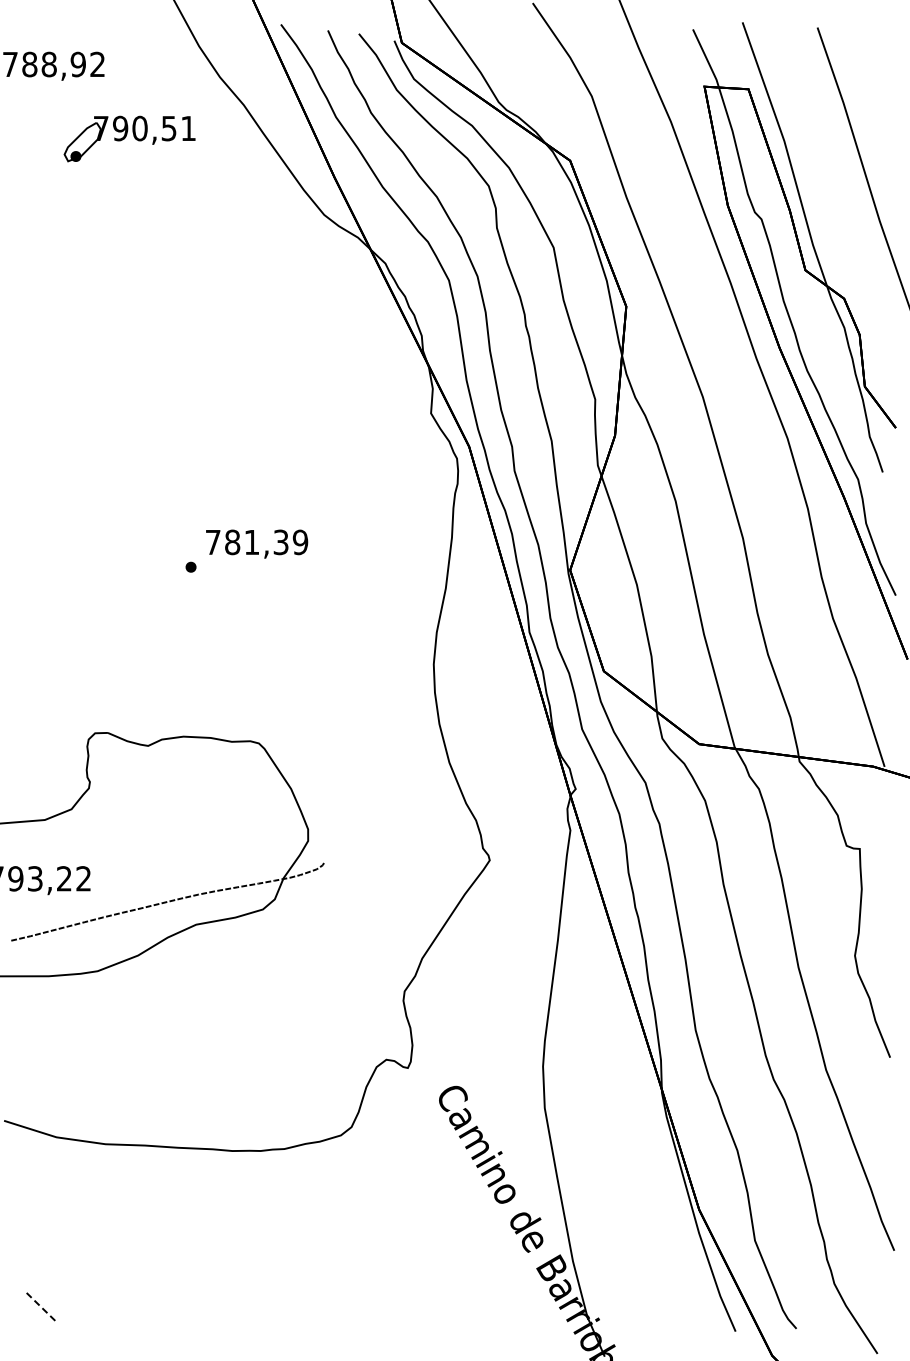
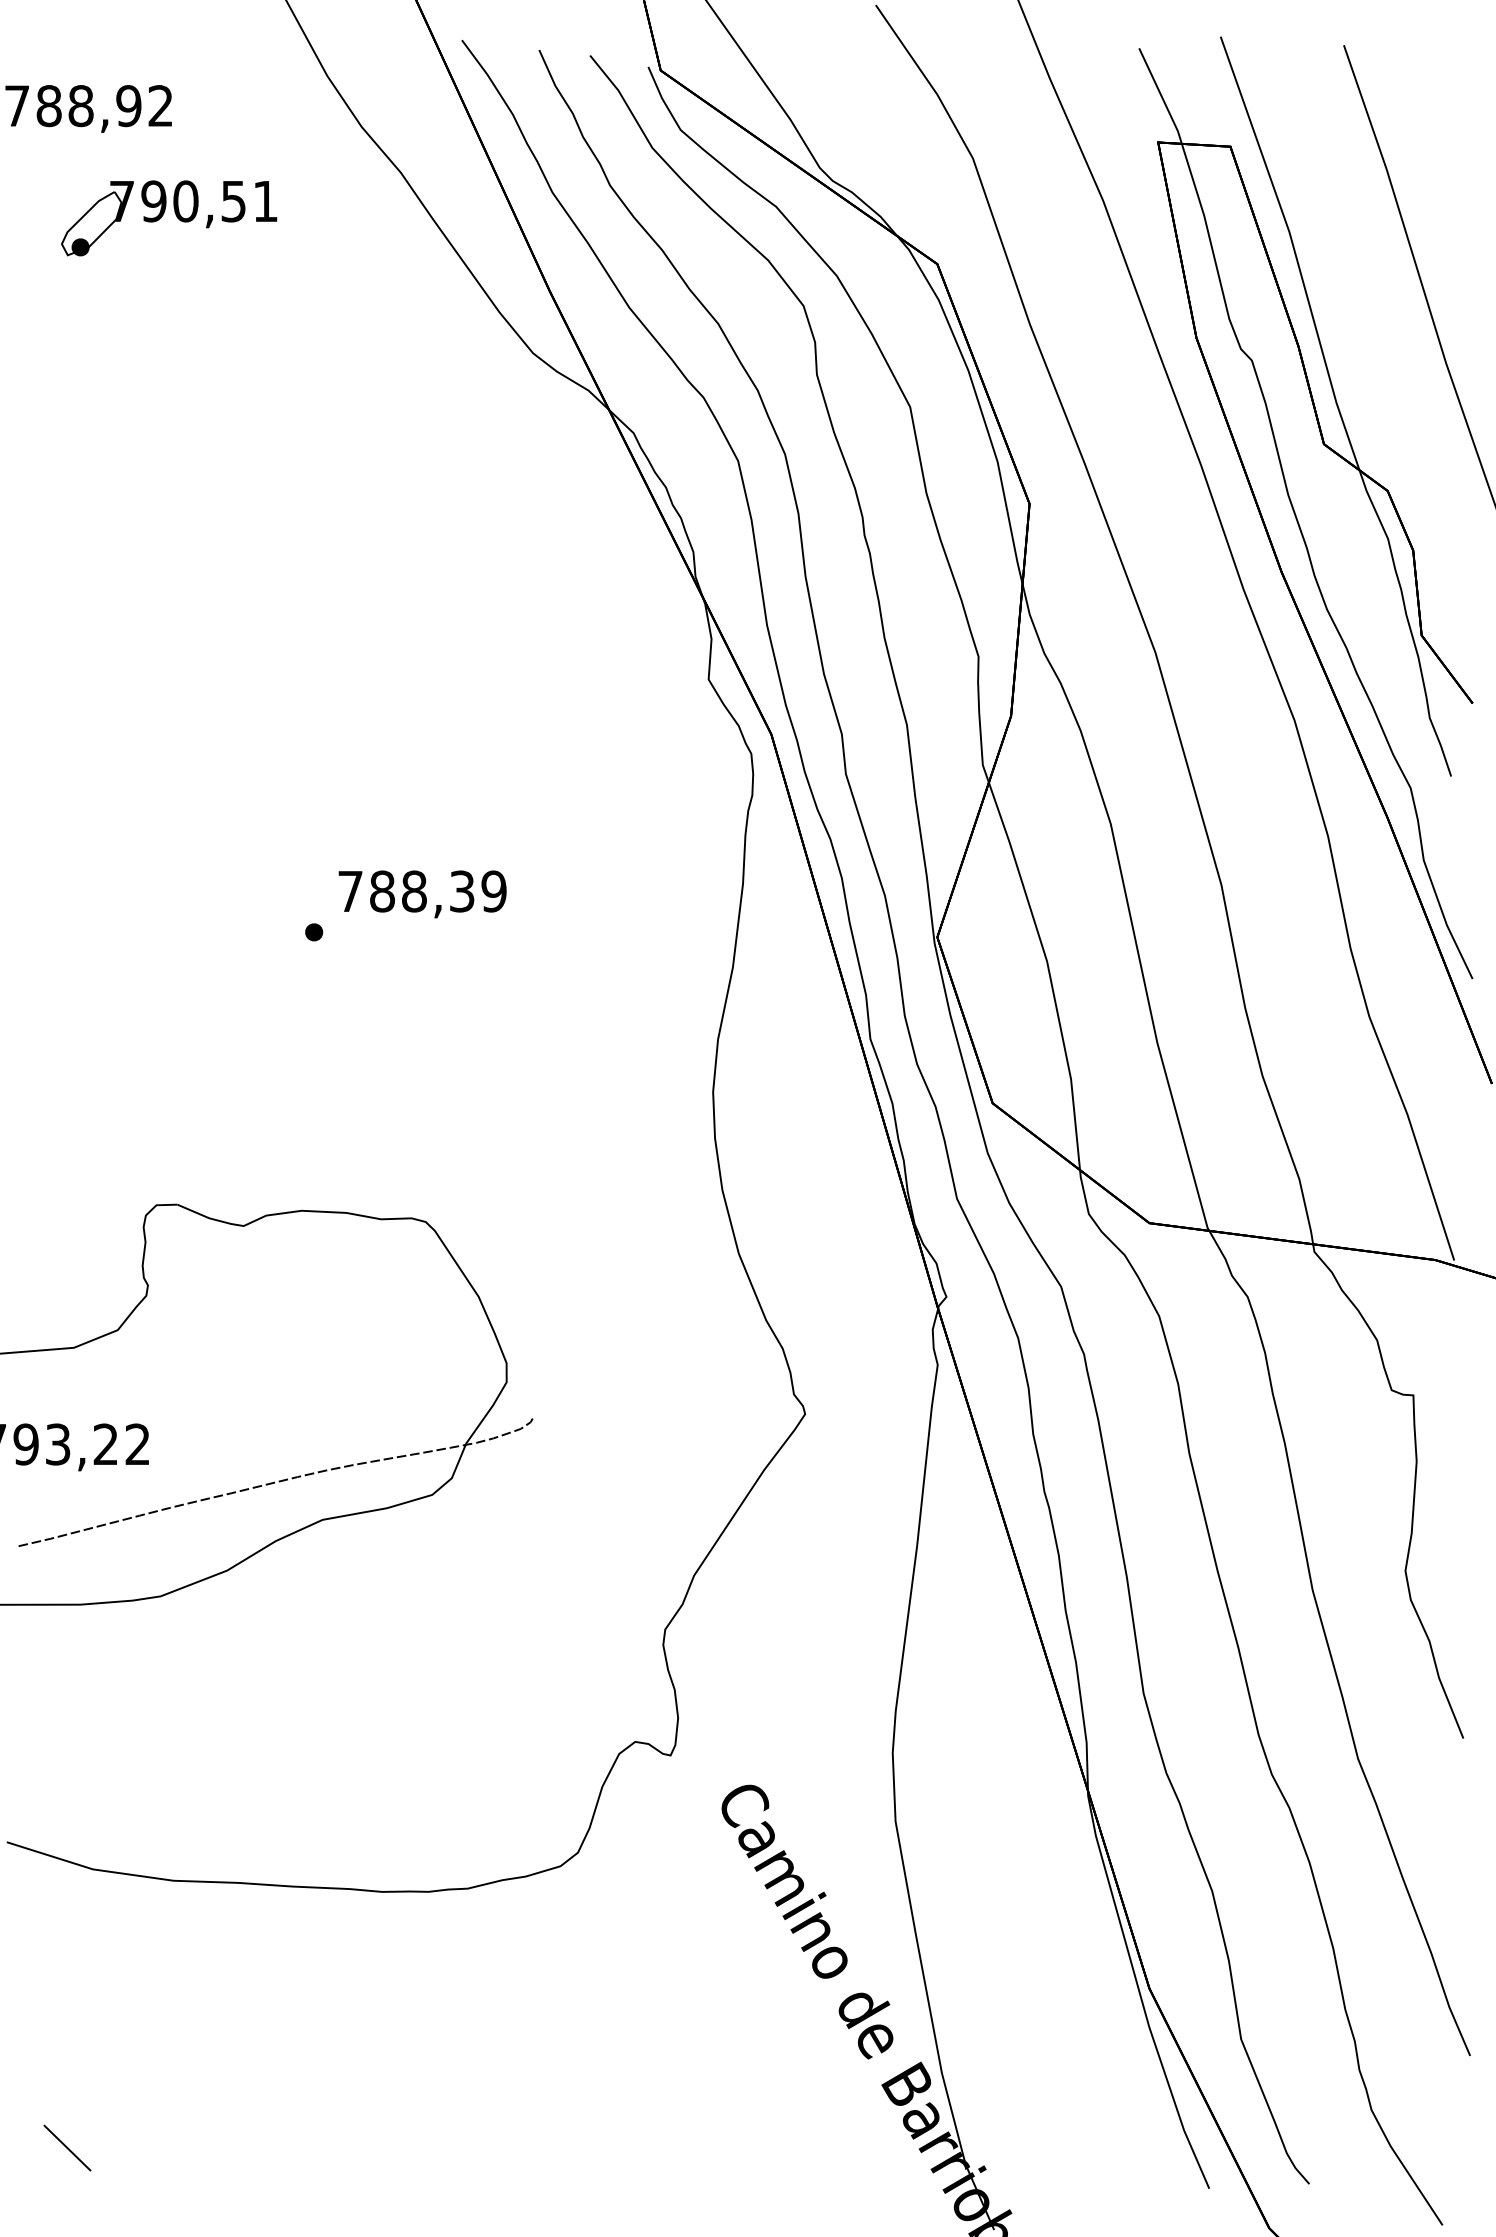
part: (129, 138) -> (168, 217), moved
text: (251, 542) -> (413, 891), 781,39 -> 788,39
line: (40, 1306) -> (66, 2147), dashed -> solid

